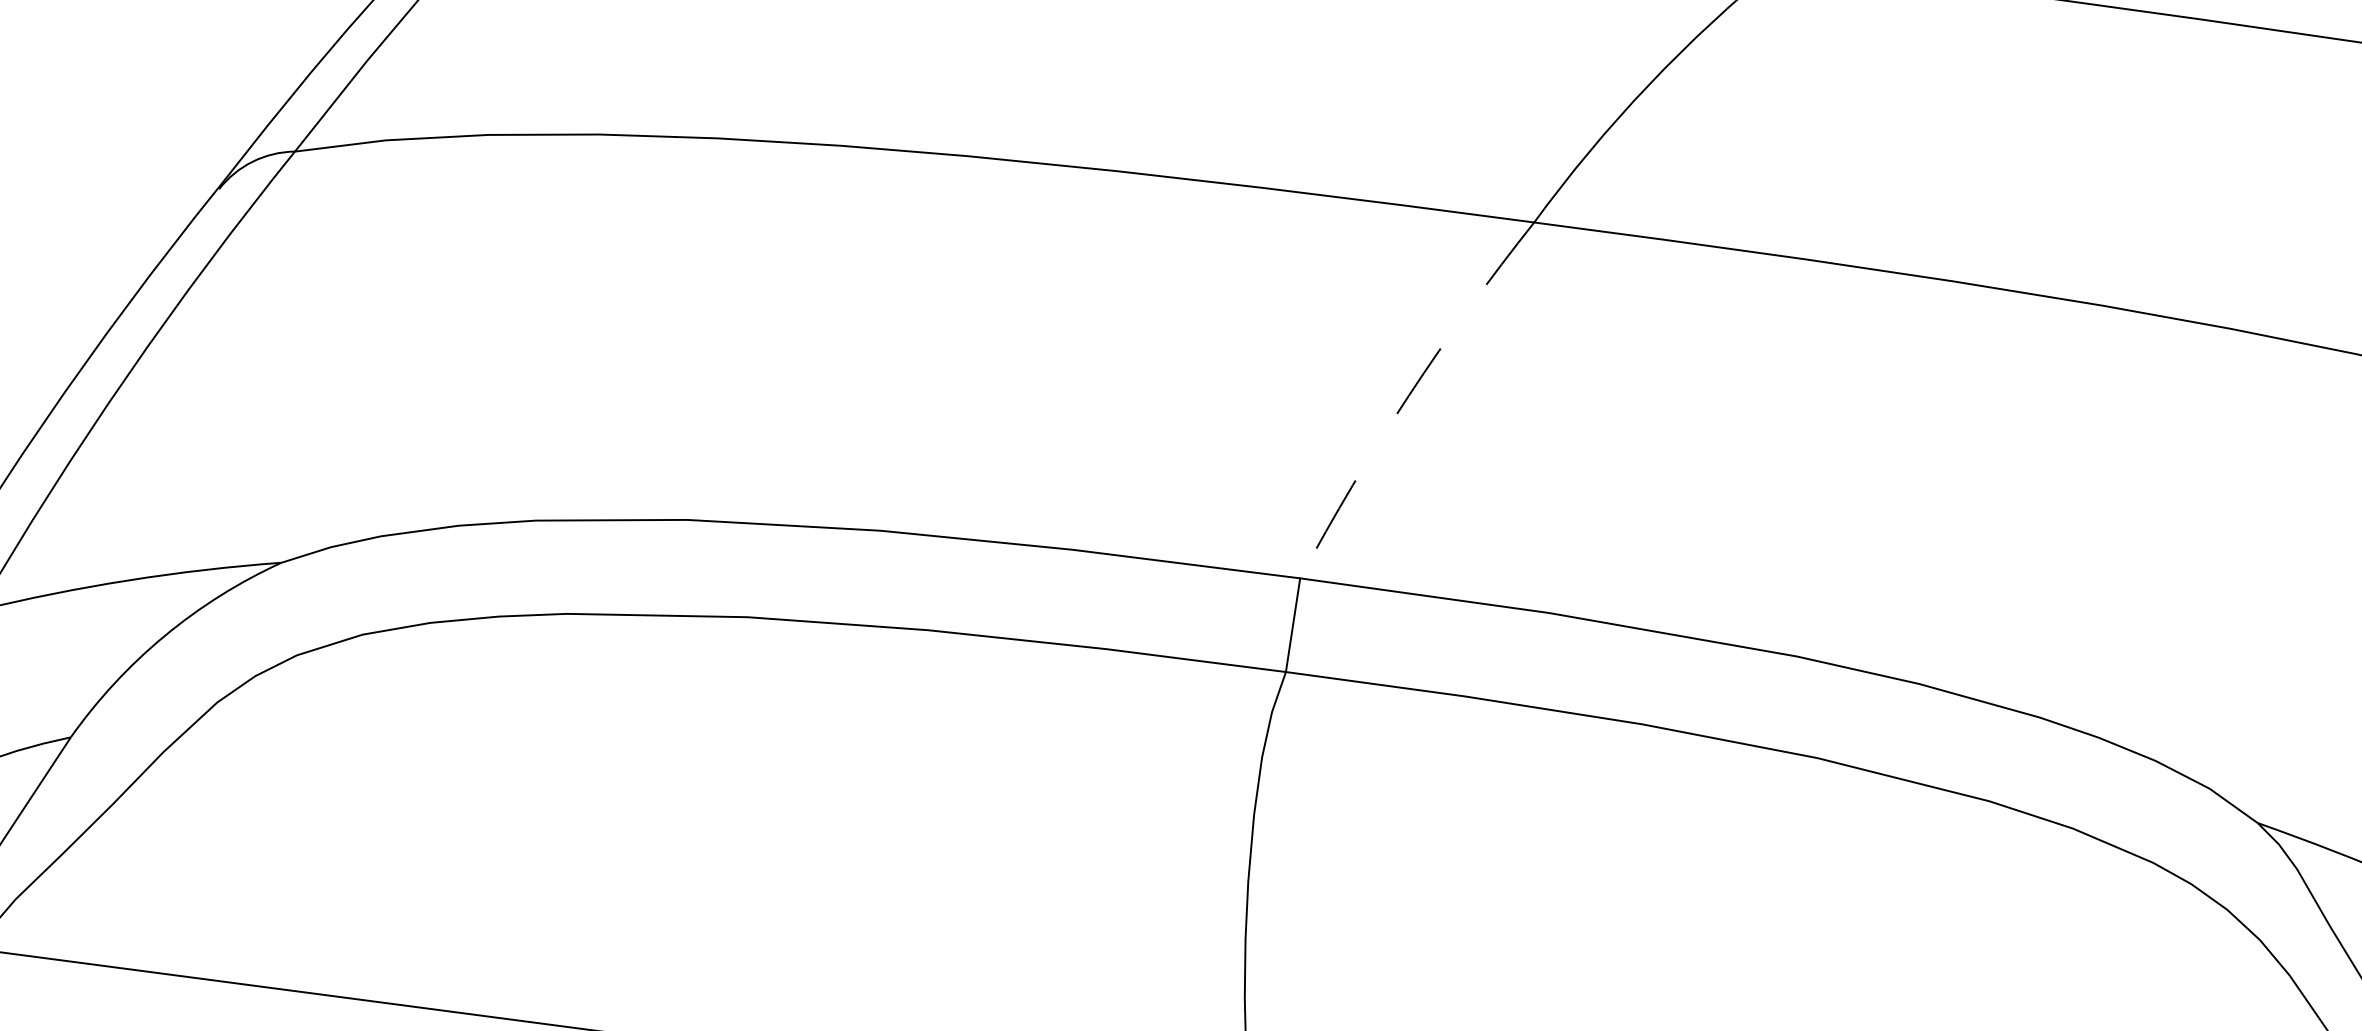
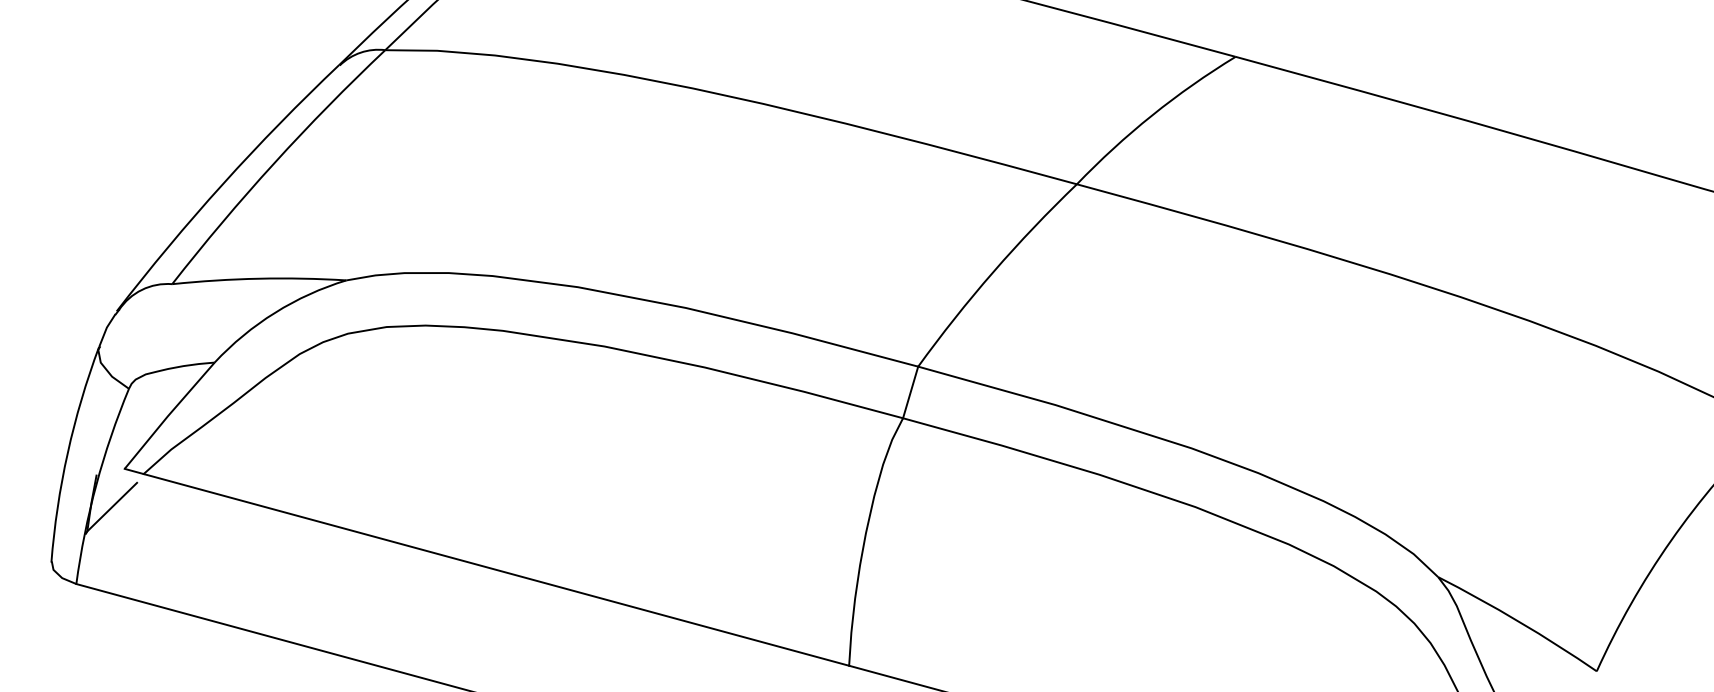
arc: (1409, 394) -> (993, 271), dashed -> solid

